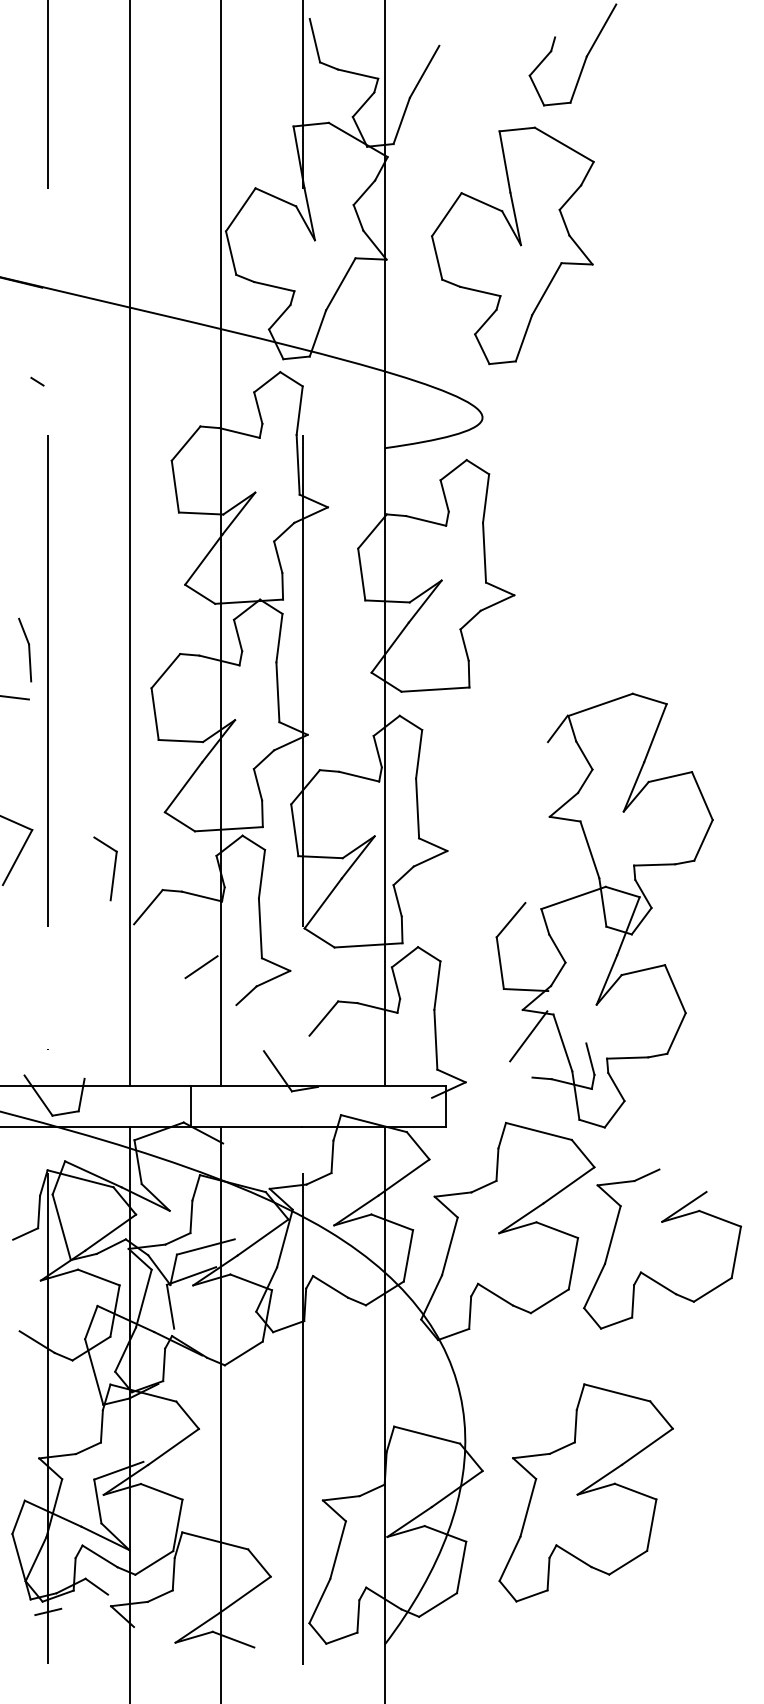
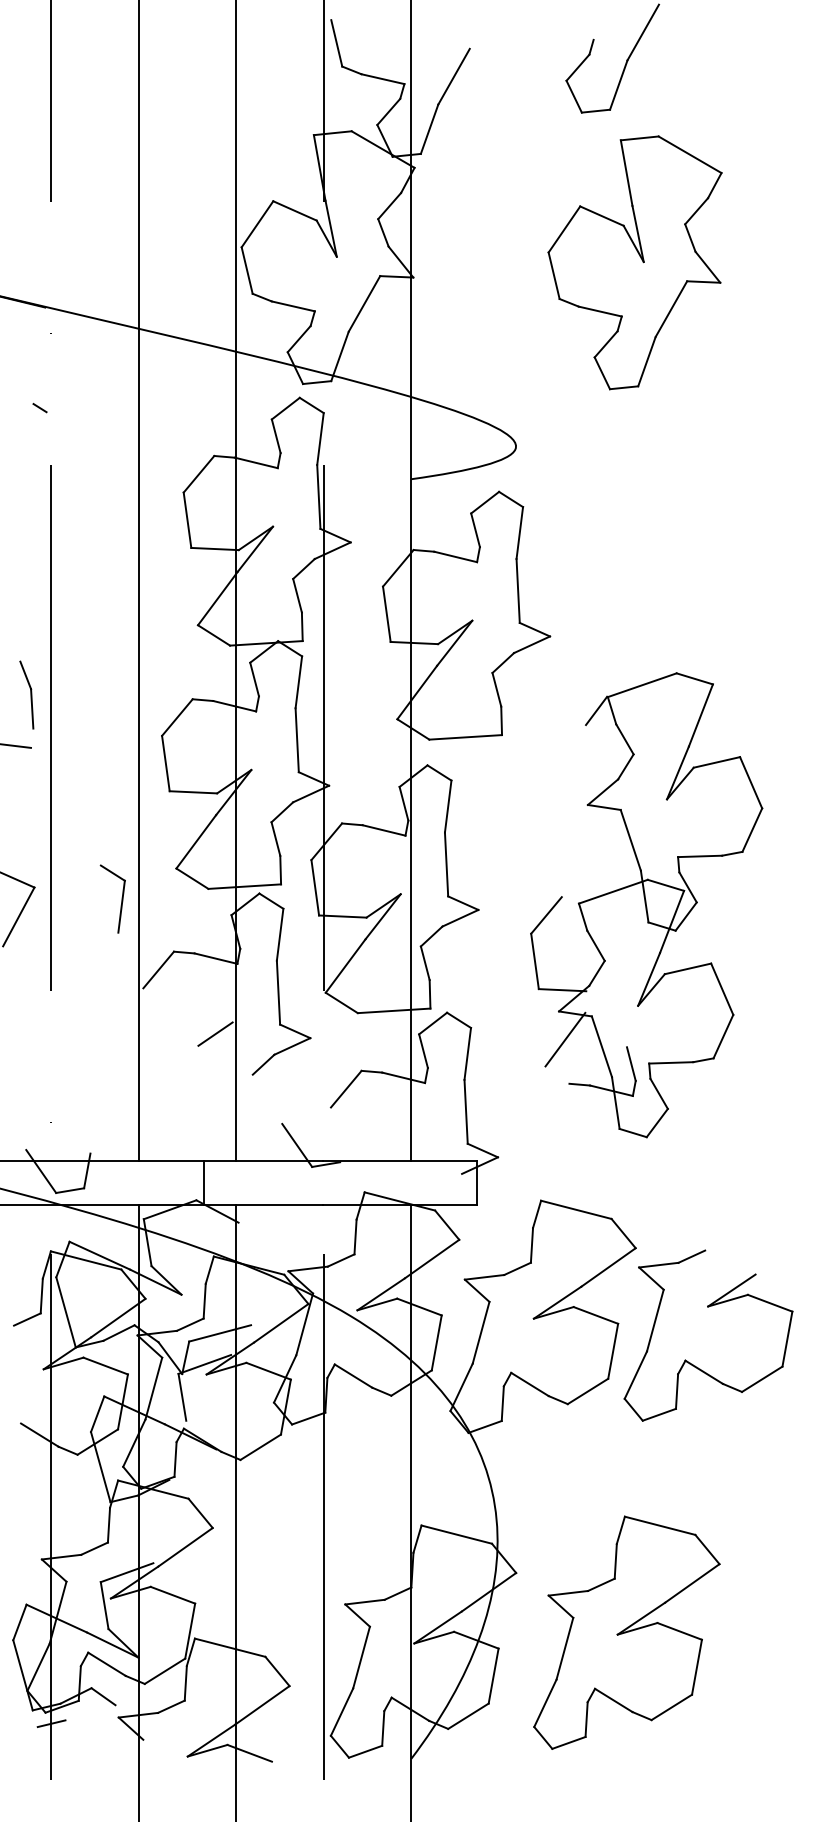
part: (512, 245) -> (634, 262), moved
part: (113, 868) -> (121, 898), moved
part: (604, 910) -> (646, 905), moved
part: (585, 1492) -> (626, 1632), moved

